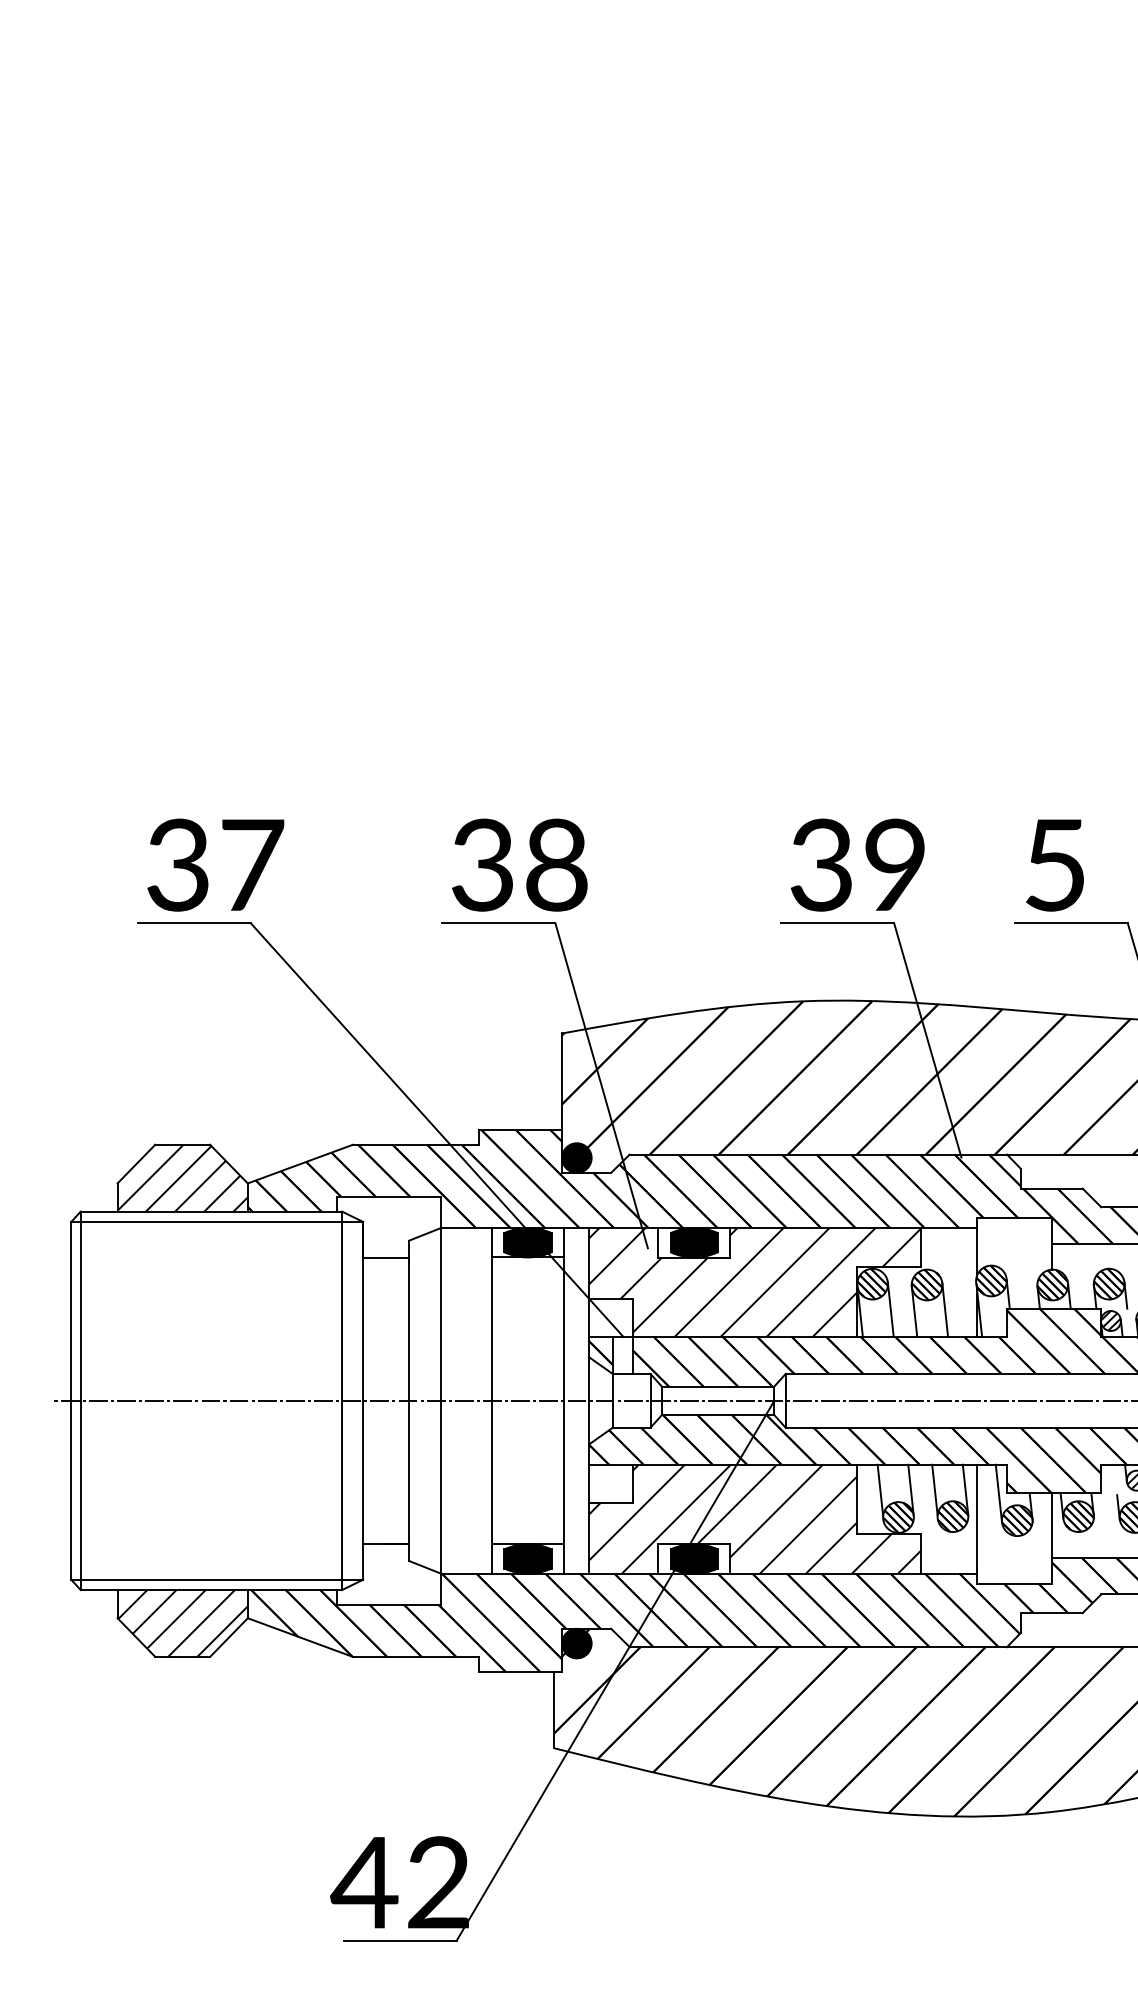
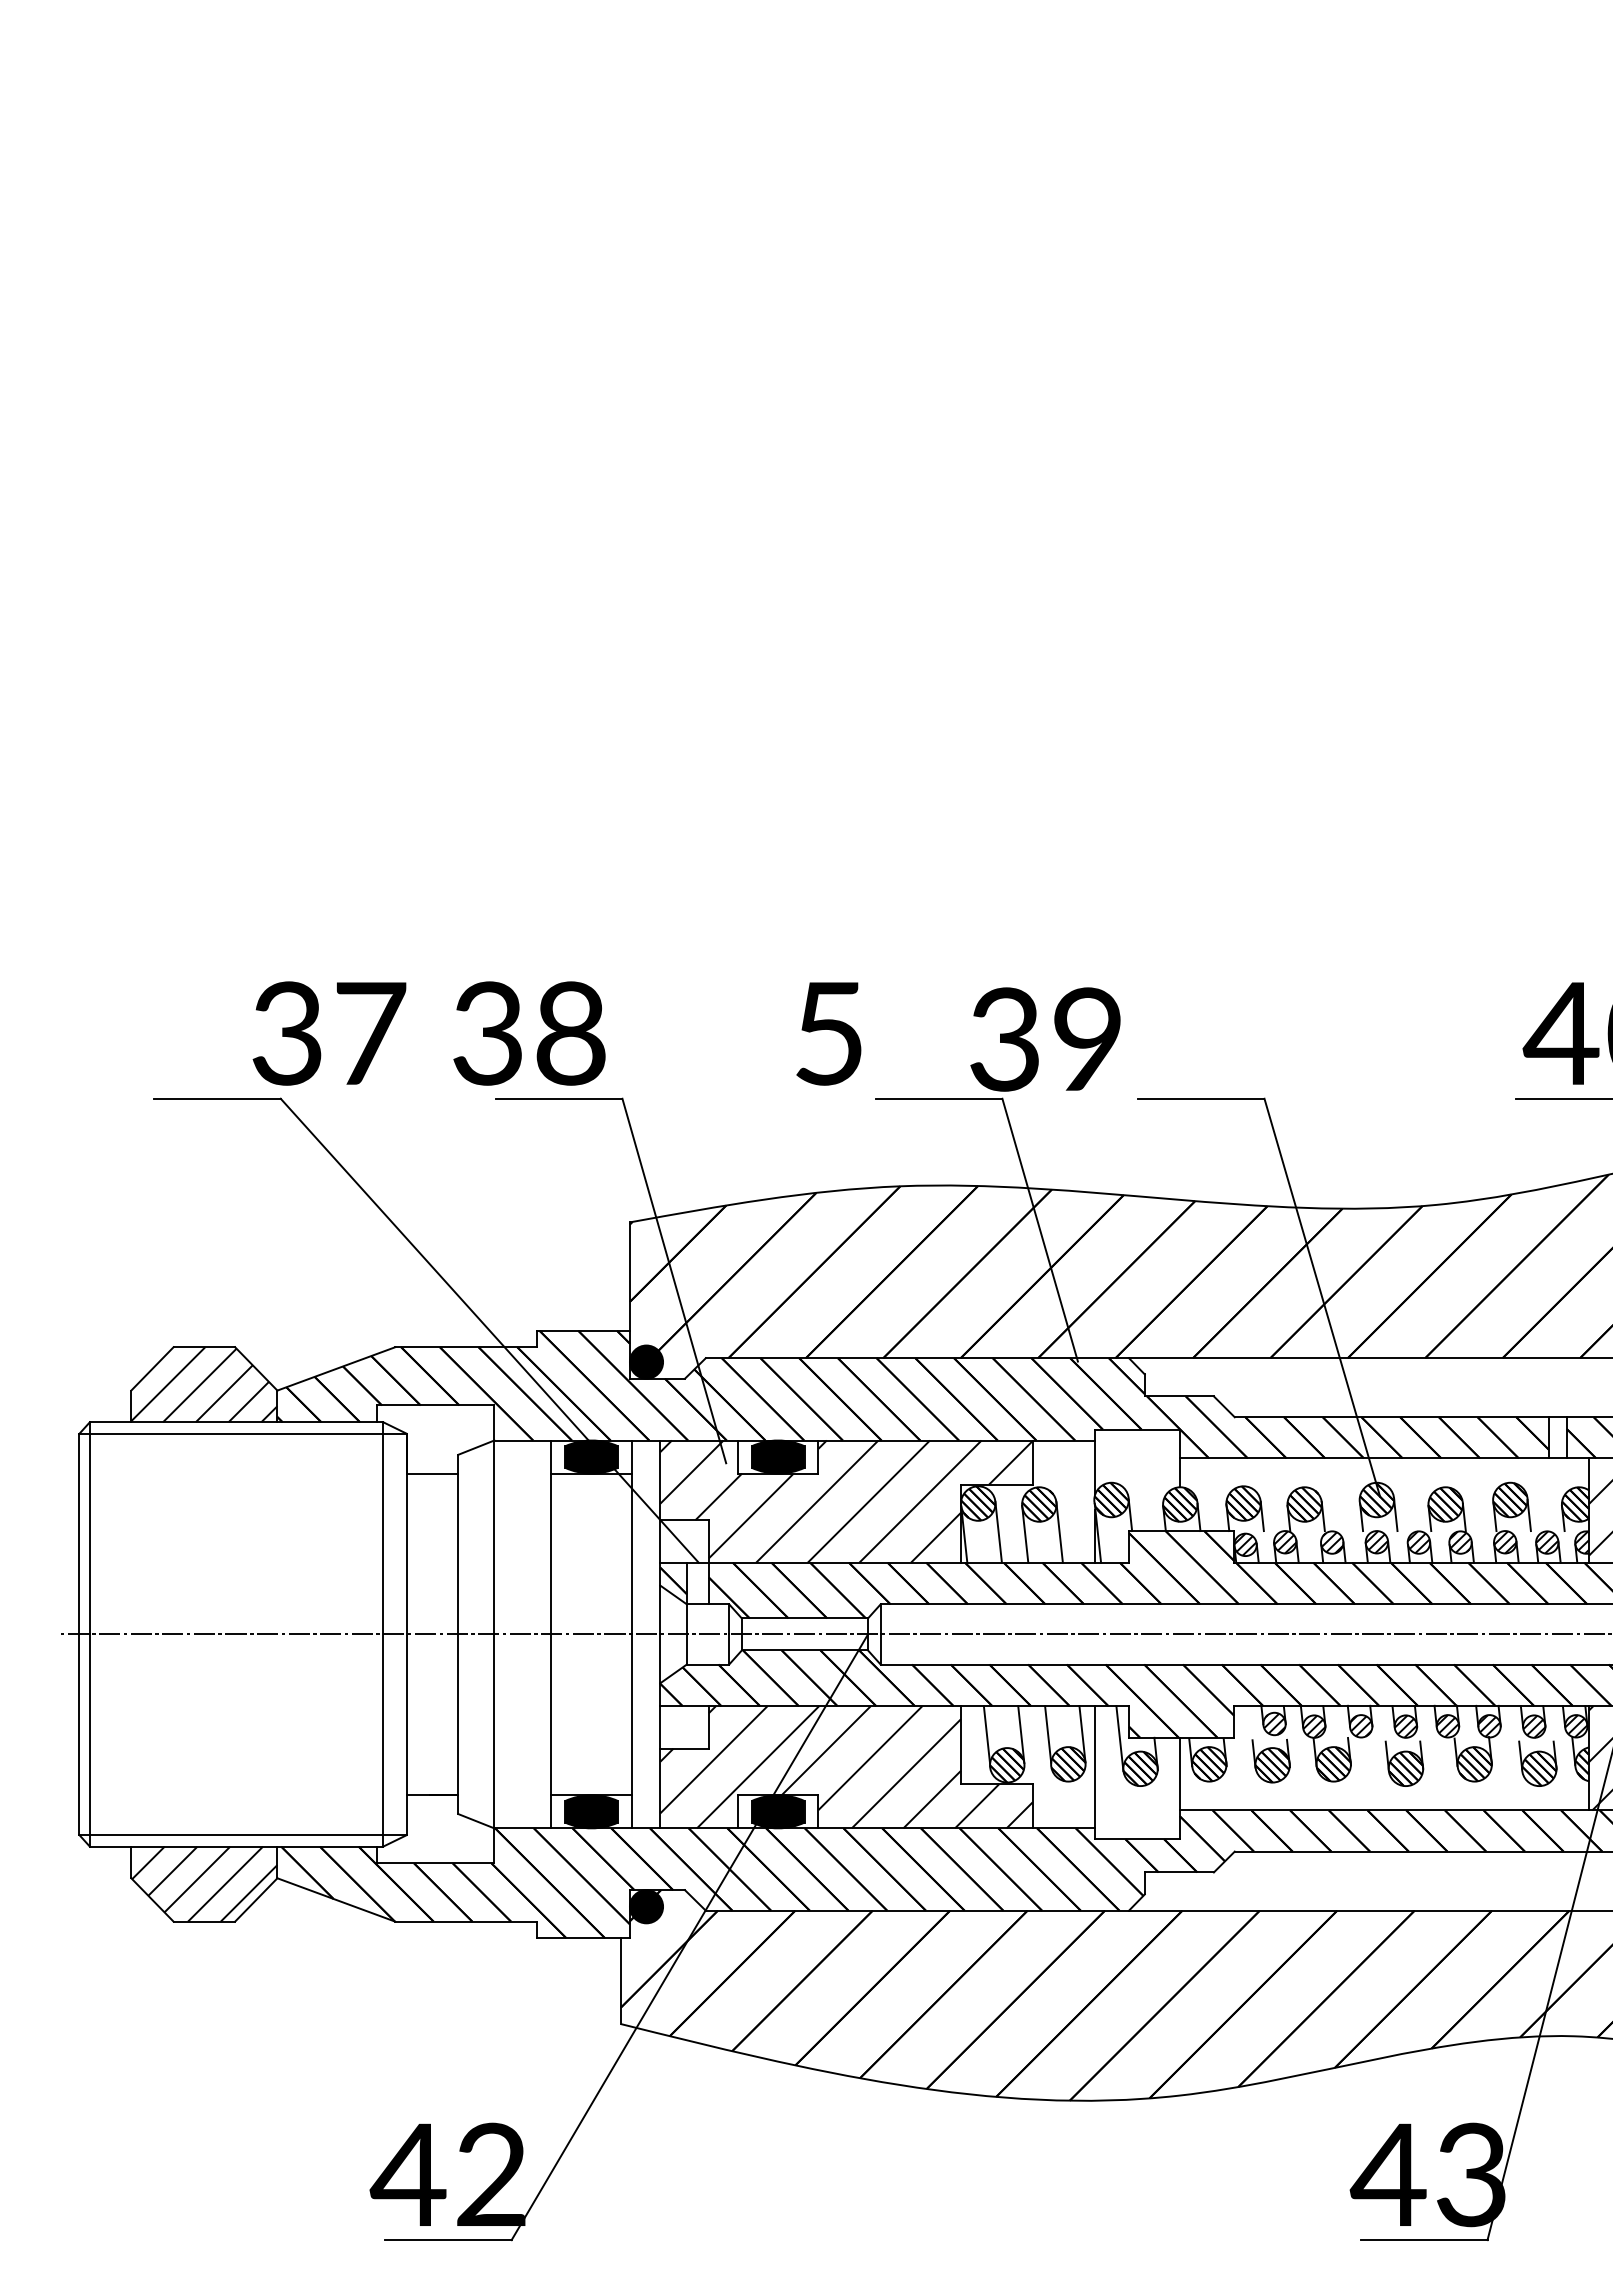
text: (215, 865) -> (329, 1033), moved
text: (519, 865) -> (529, 1033), moved
text: (857, 865) -> (1045, 1039), moved
text: (1054, 865) -> (828, 1033), moved

